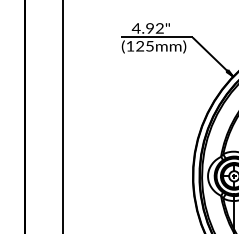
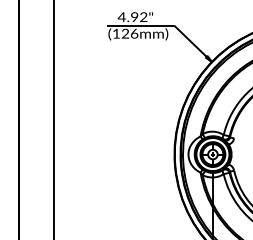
text: (149, 46) -> (134, 33), (125mm) -> (126mm)

